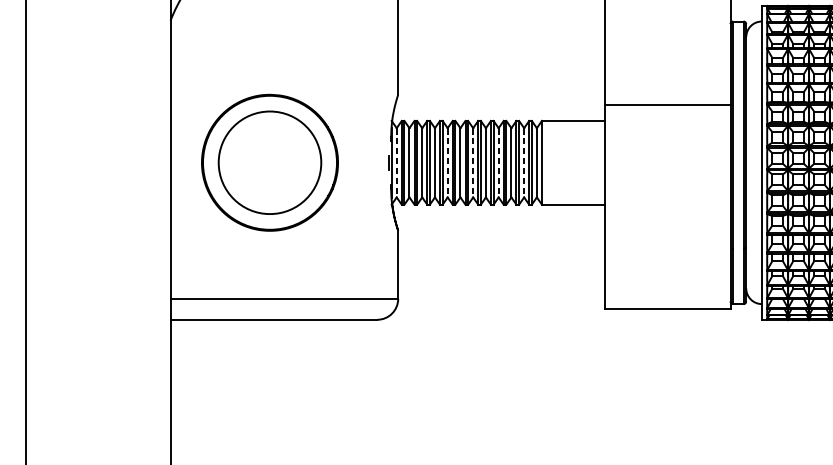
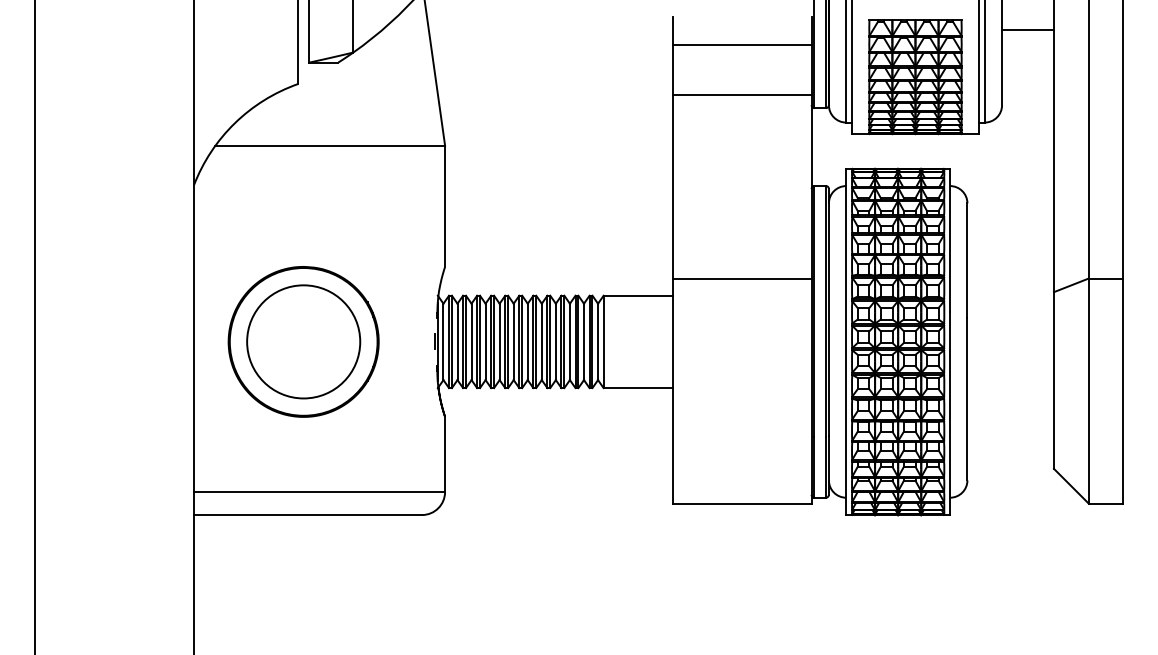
line: (396, 163) -> (443, 342), dashed -> solid
line: (447, 163) -> (499, 342), dashed -> solid
line: (472, 163) -> (527, 342), dashed -> solid
line: (498, 163) -> (555, 342), dashed -> solid
line: (523, 163) -> (583, 342), dashed -> solid

